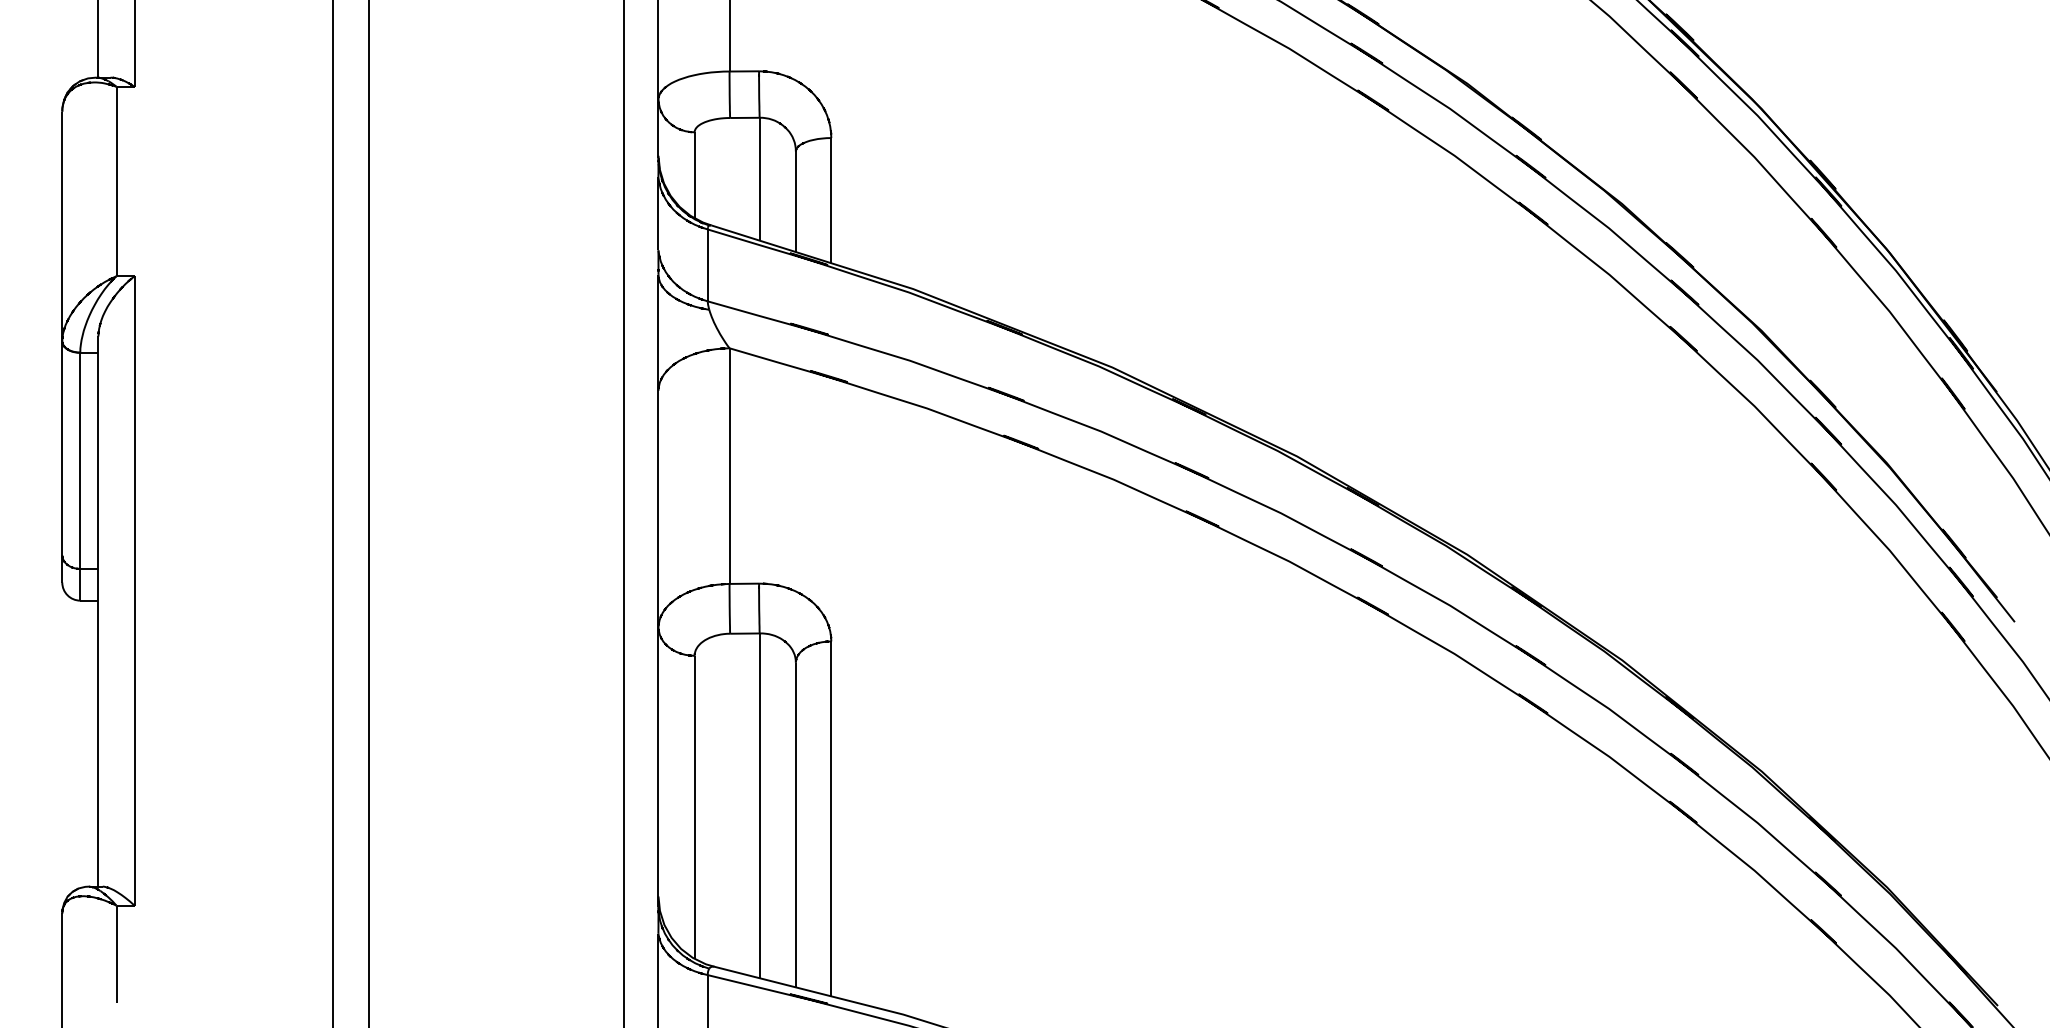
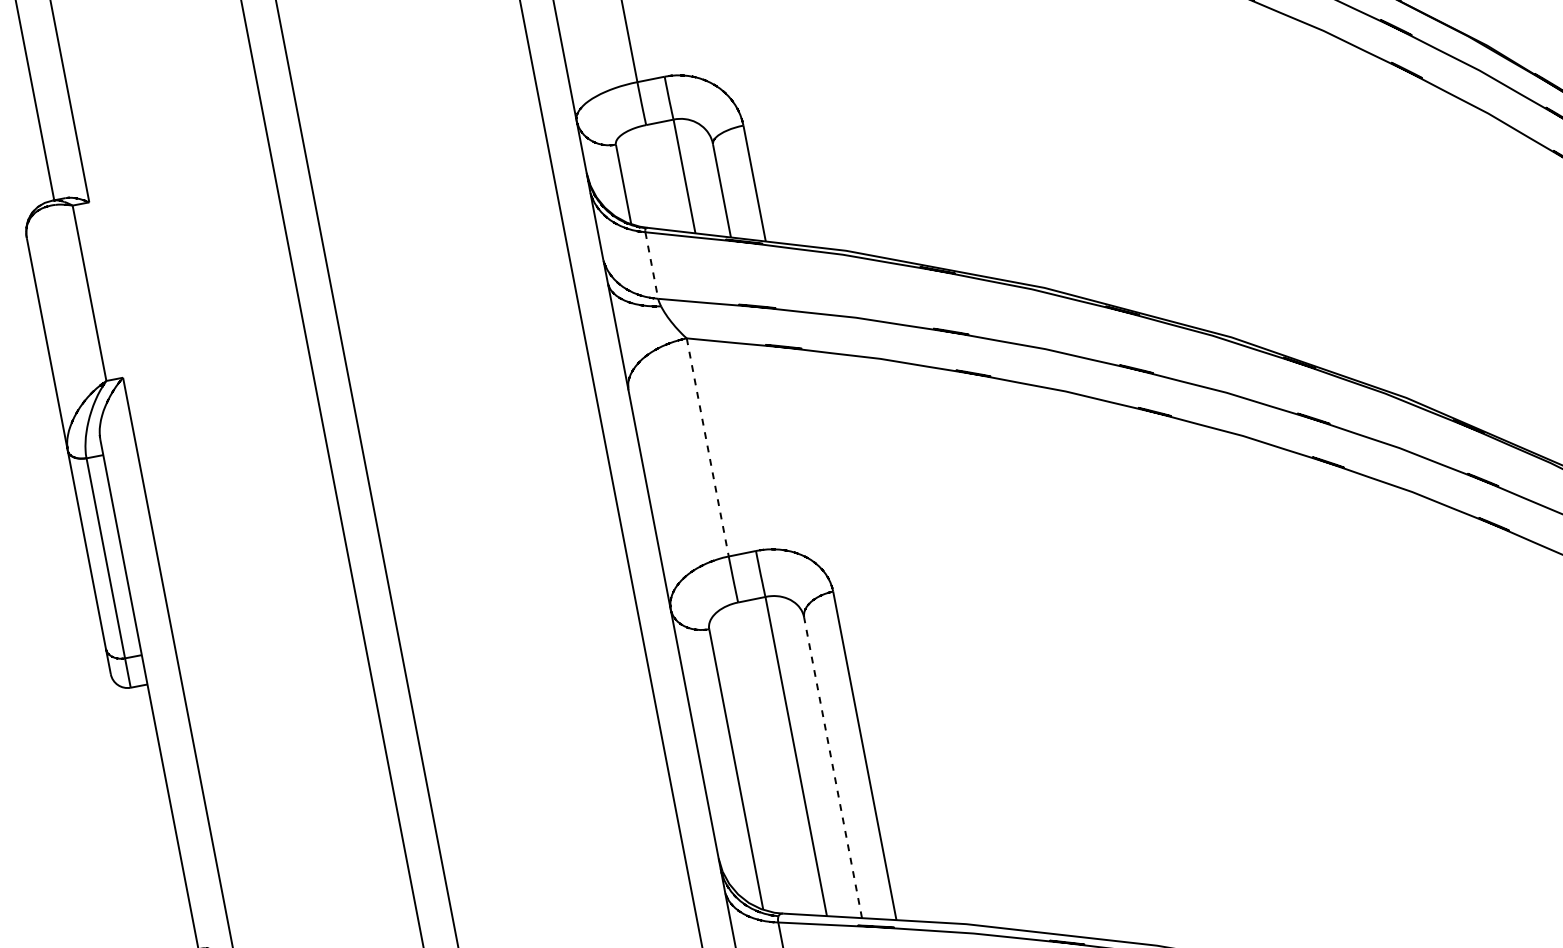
line: (707, 265) -> (651, 265), solid -> dashed
line: (729, 466) -> (707, 447), solid -> dashed
line: (795, 824) -> (832, 767), solid -> dashed

